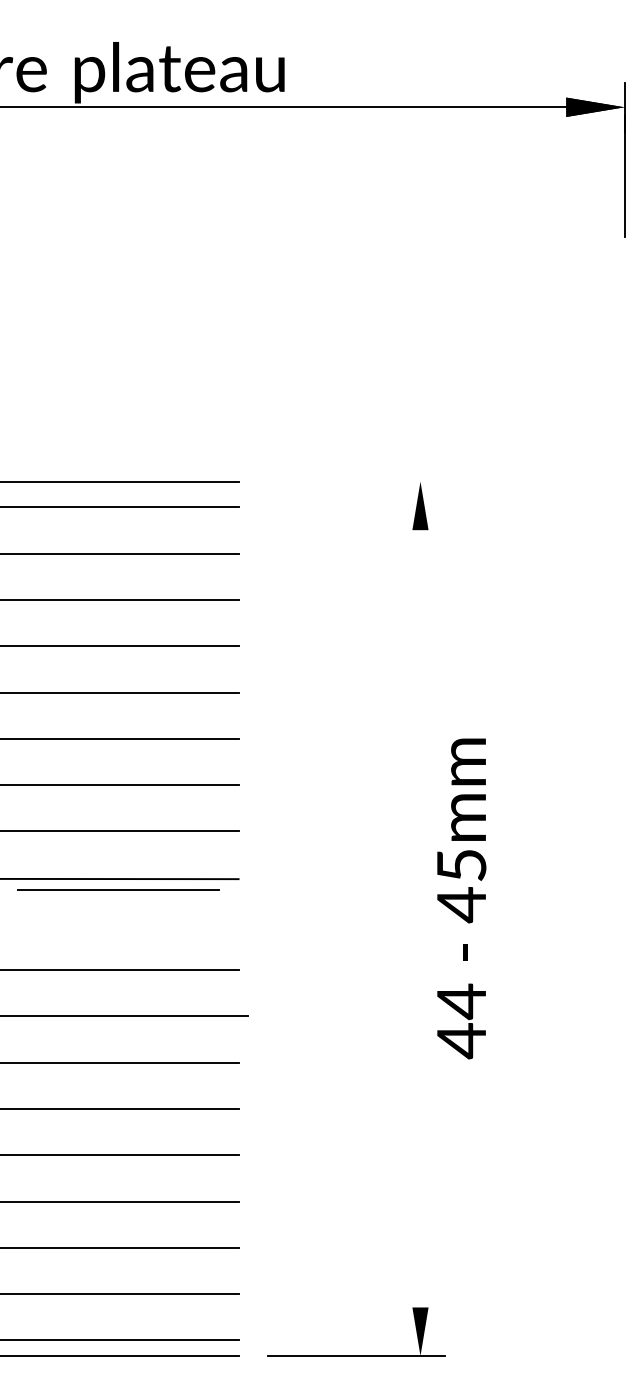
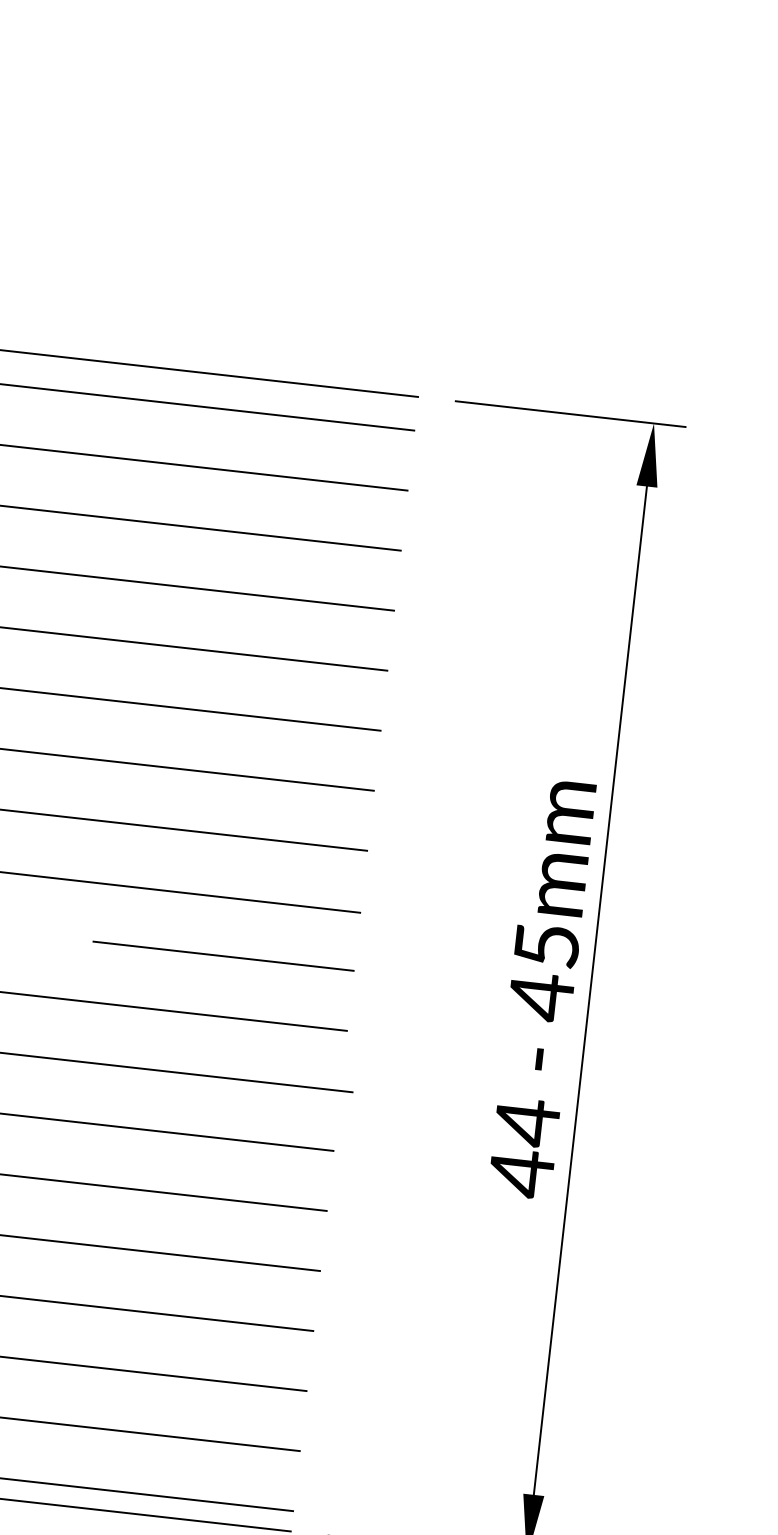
line: (355, 481) -> (569, 413), added
line: (118, 889) -> (223, 955), moved
text: (461, 898) -> (542, 988), moved
line: (420, 918) -> (590, 990), added

